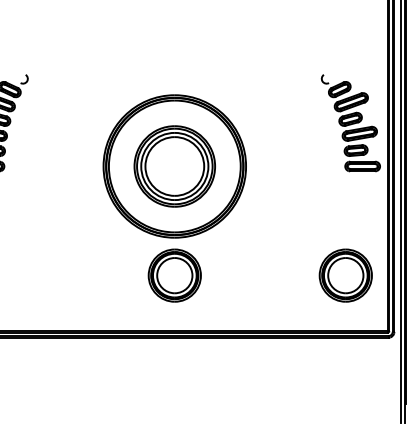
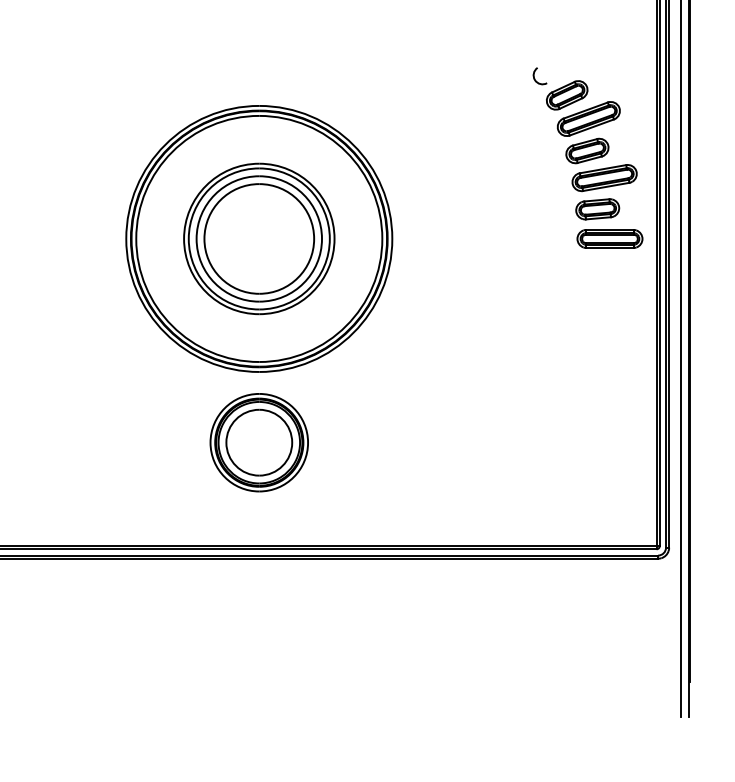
part: (345, 275) -> (577, 442), removed

